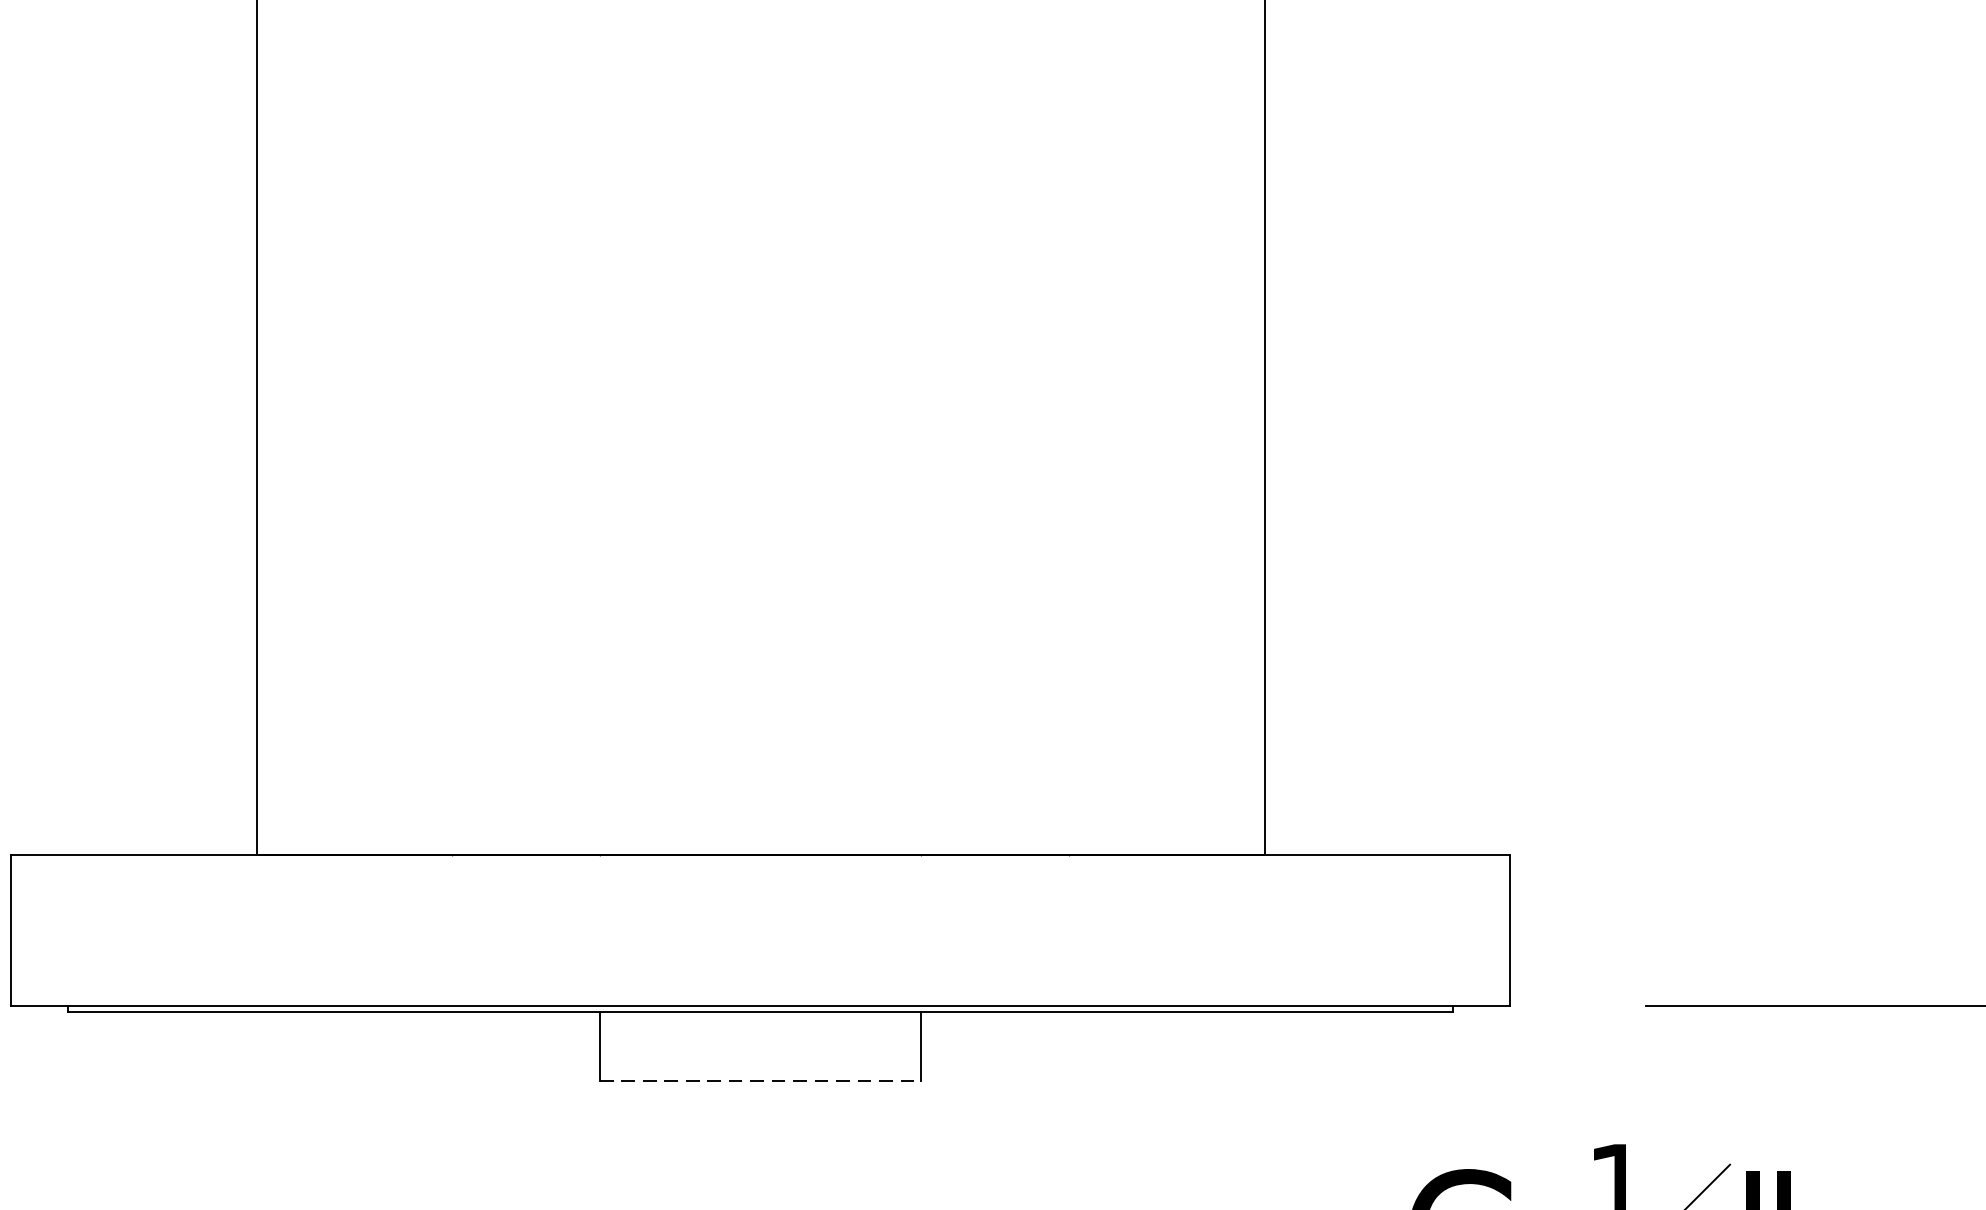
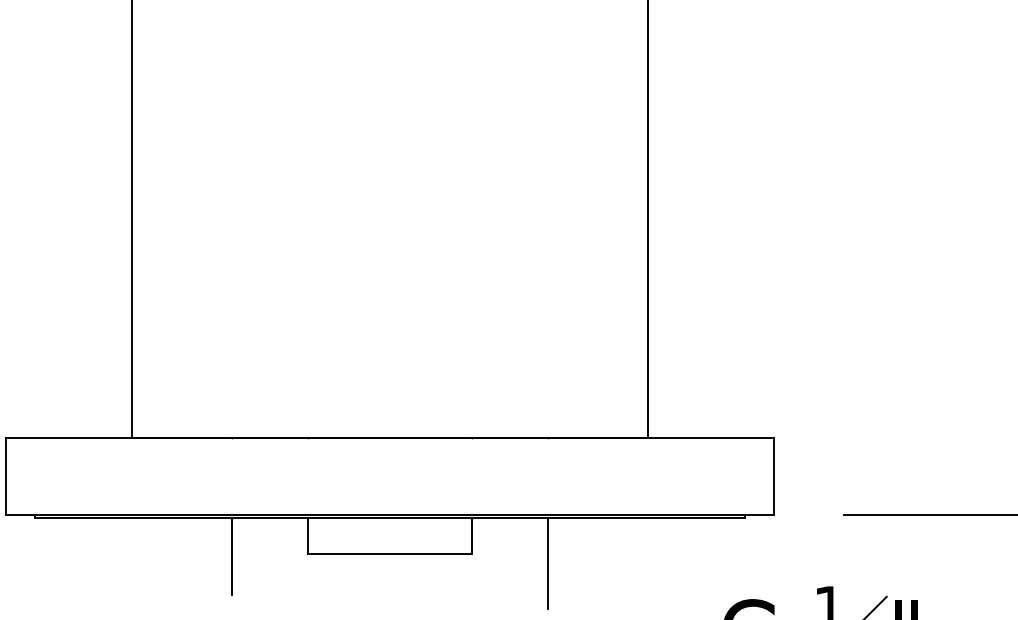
line: (761, 1080) -> (390, 553), dashed -> solid
line: (451, 1085) -> (231, 556), added
line: (1070, 1099) -> (548, 563), added

